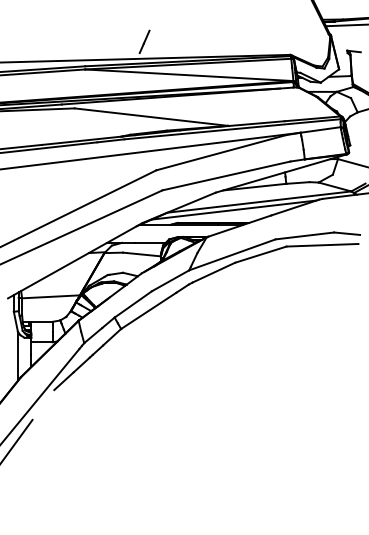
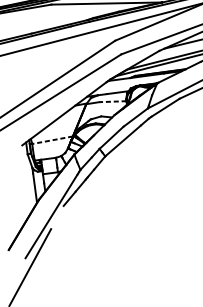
line: (141, 254) -> (112, 101), solid -> dashed
line: (50, 296) -> (52, 140), solid -> dashed

